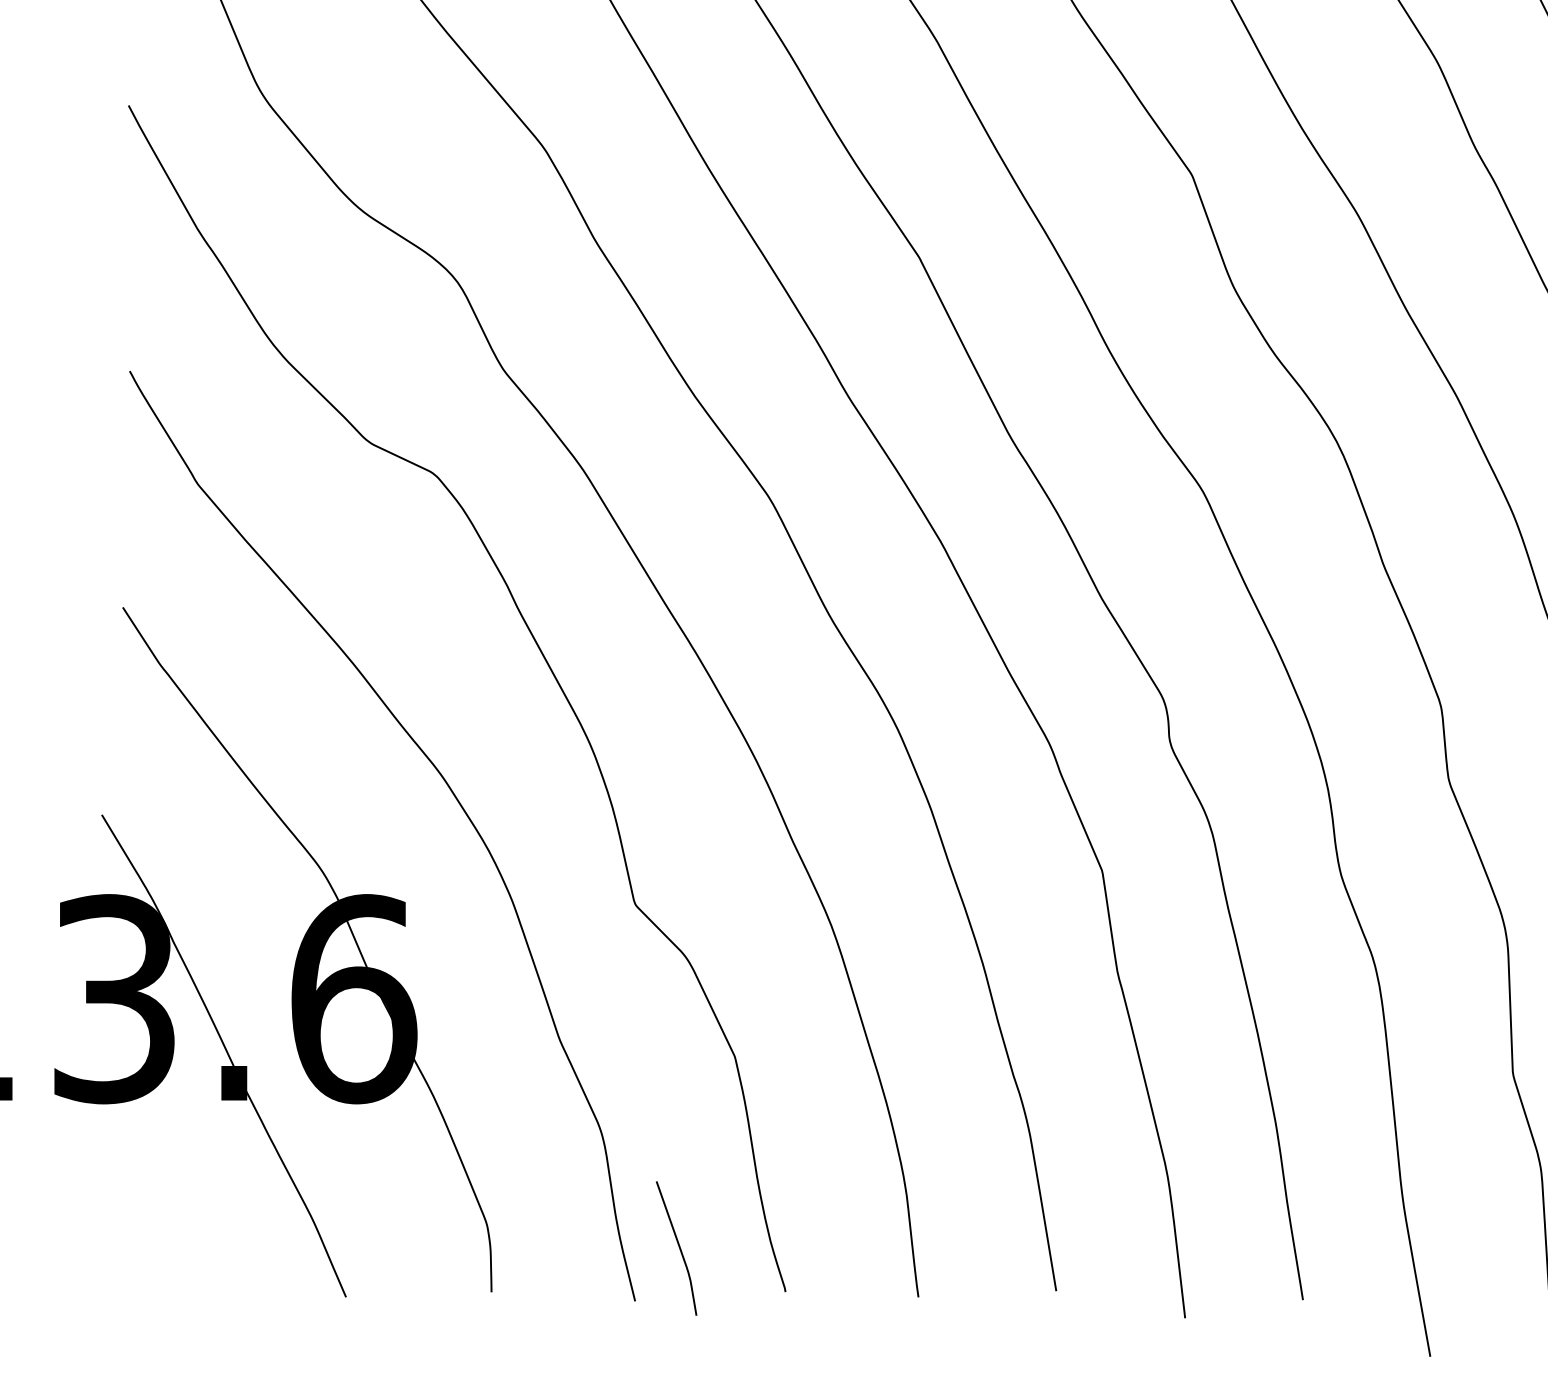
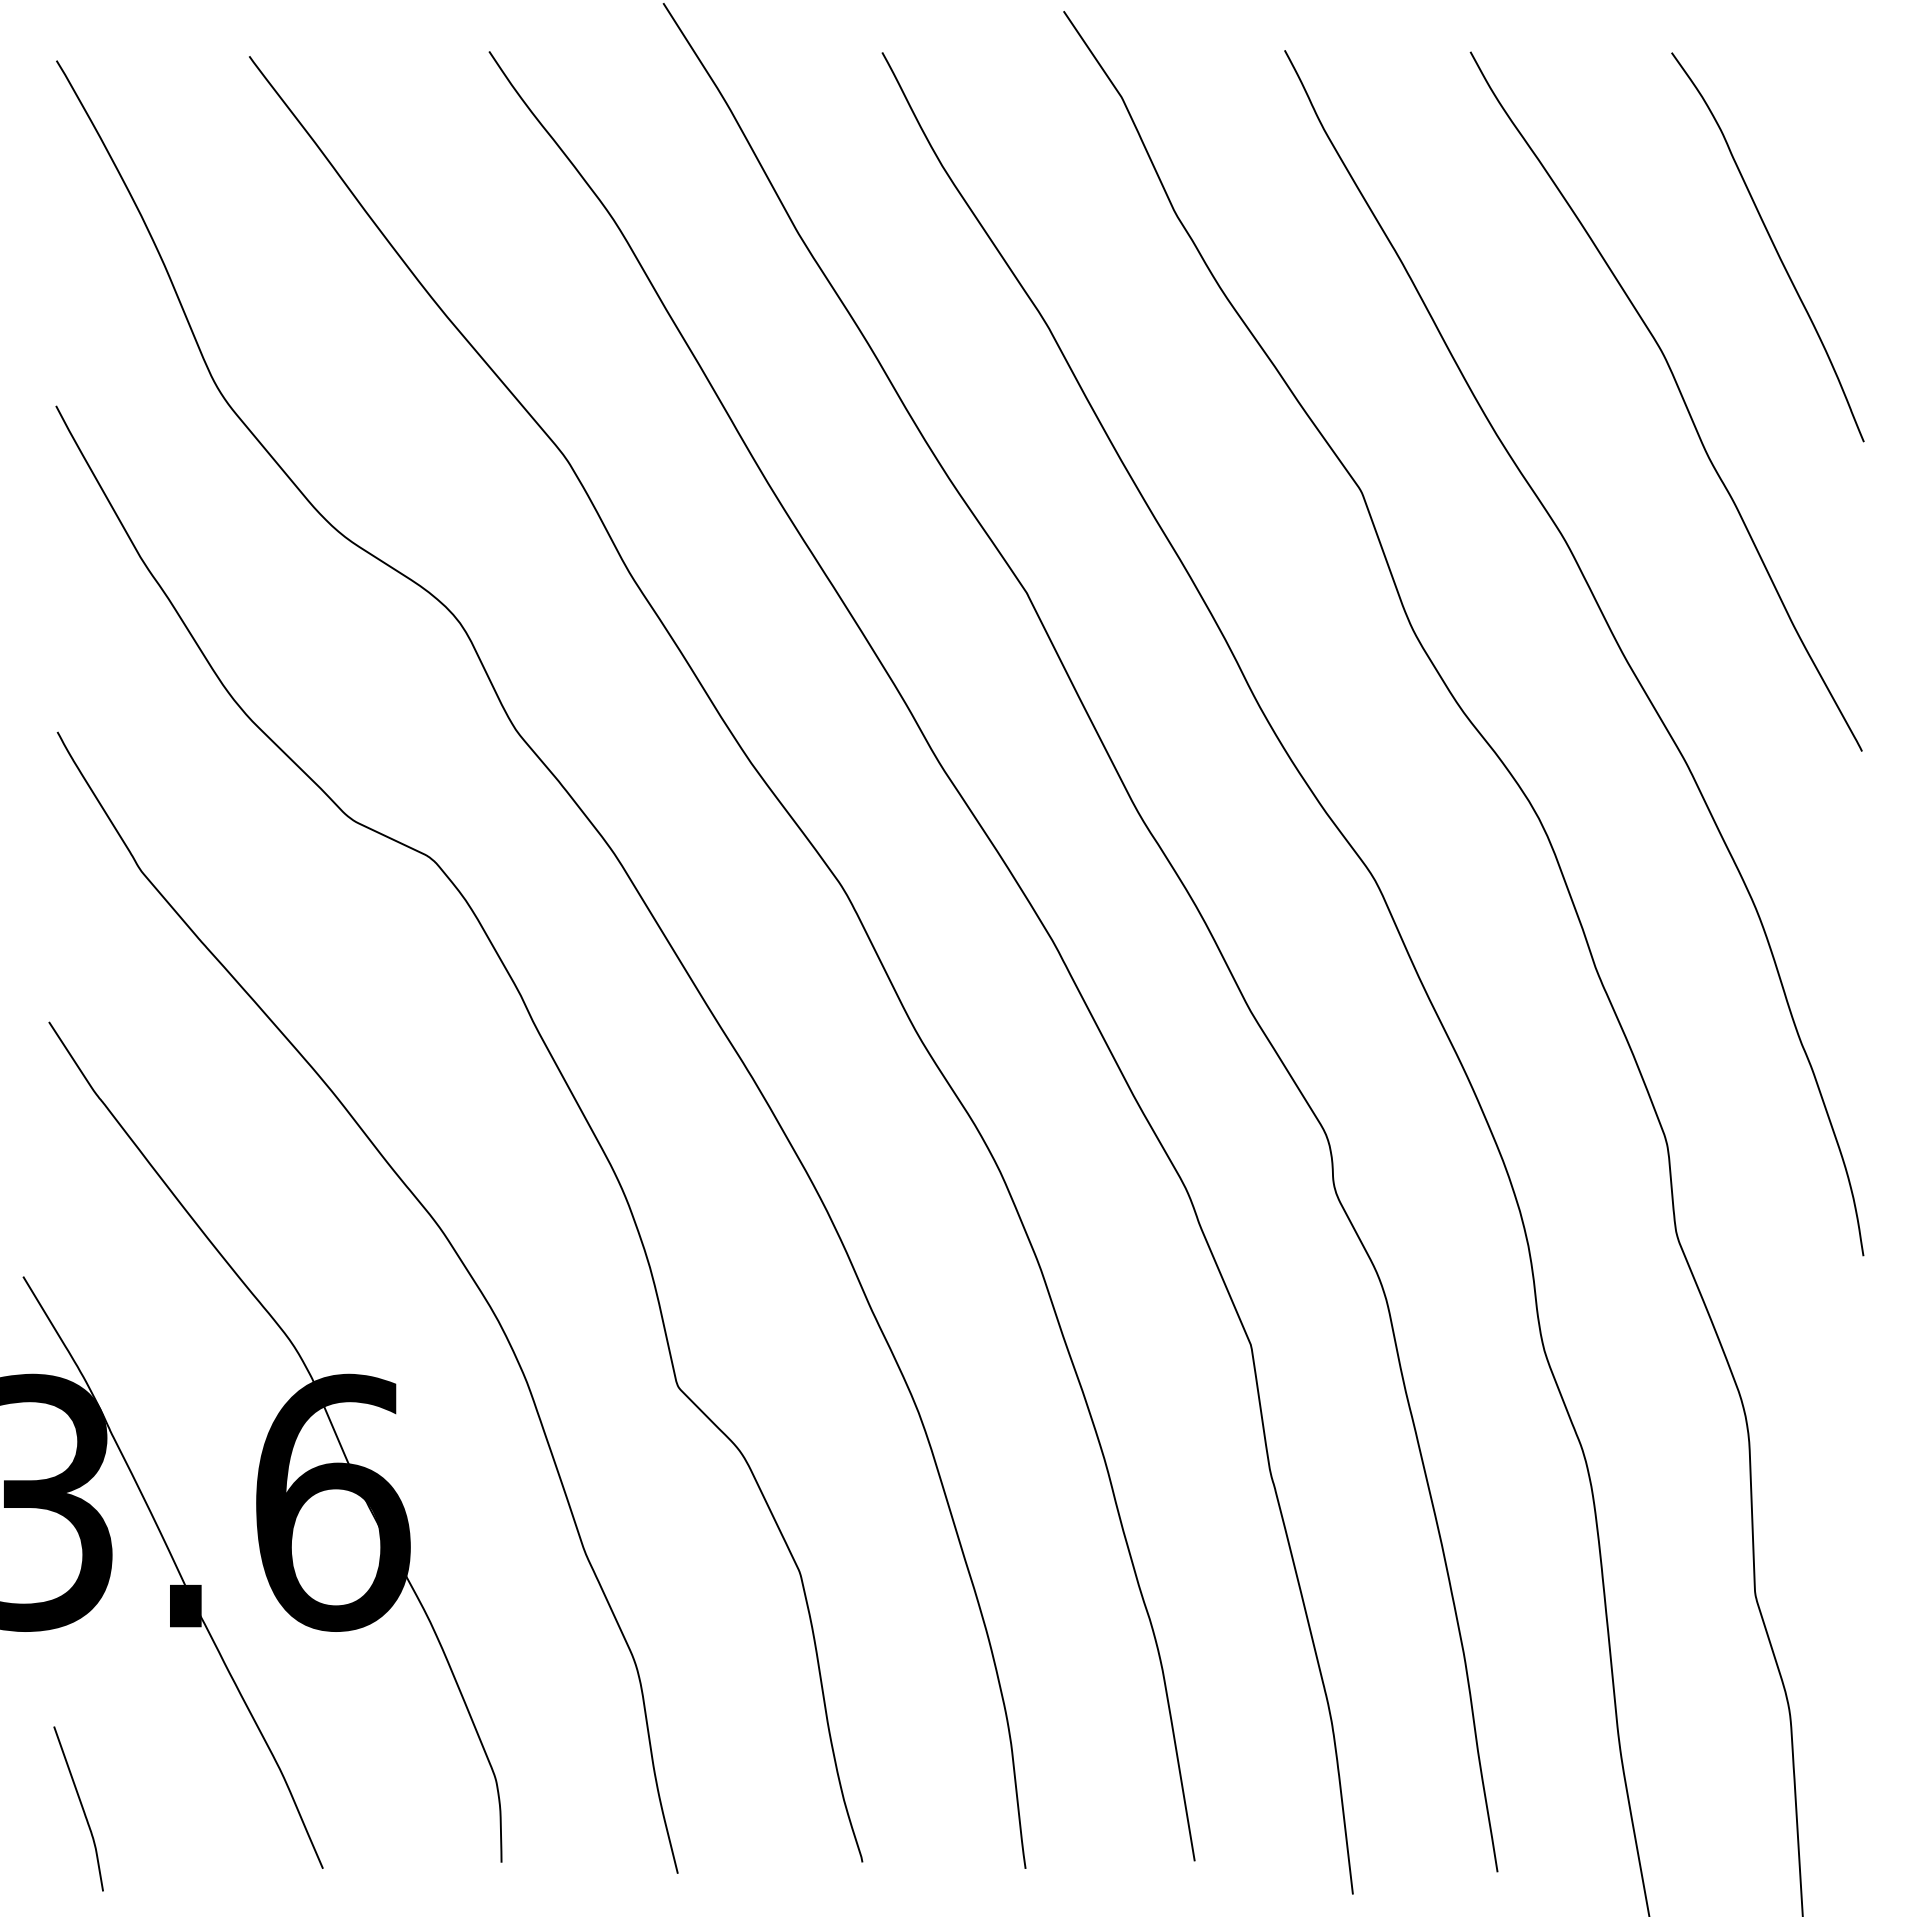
curve: (678, 1247) -> (81, 1807), moved

